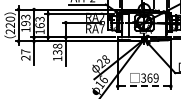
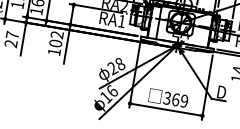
text: (101, 28) -> (121, 20), RA7 -> RA1
text: (57, 49) -> (56, 39), 138 -> 102
line: (144, 86) -> (166, 109), dashed -> solid

